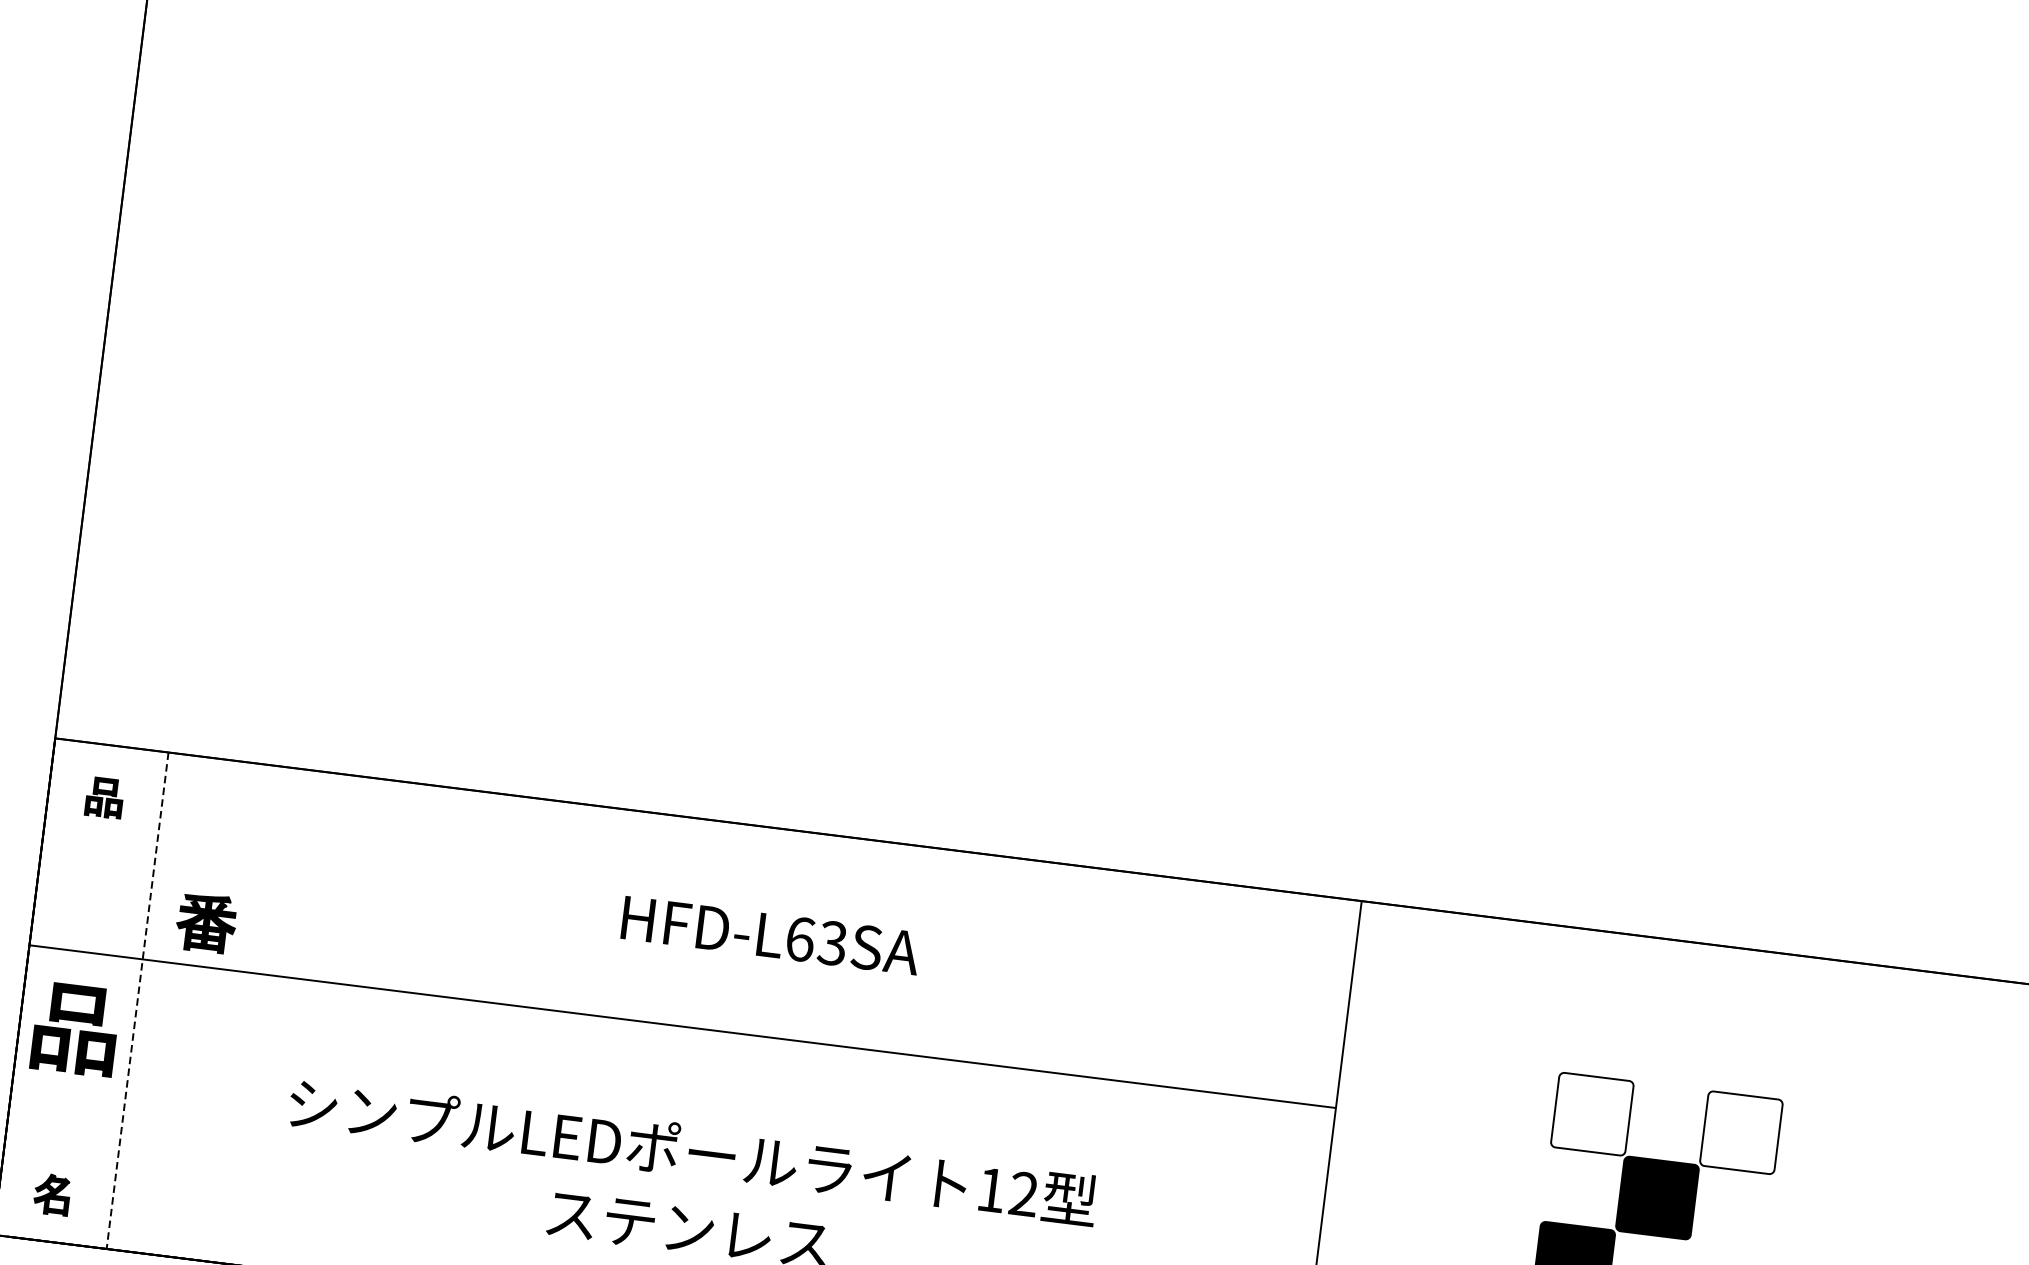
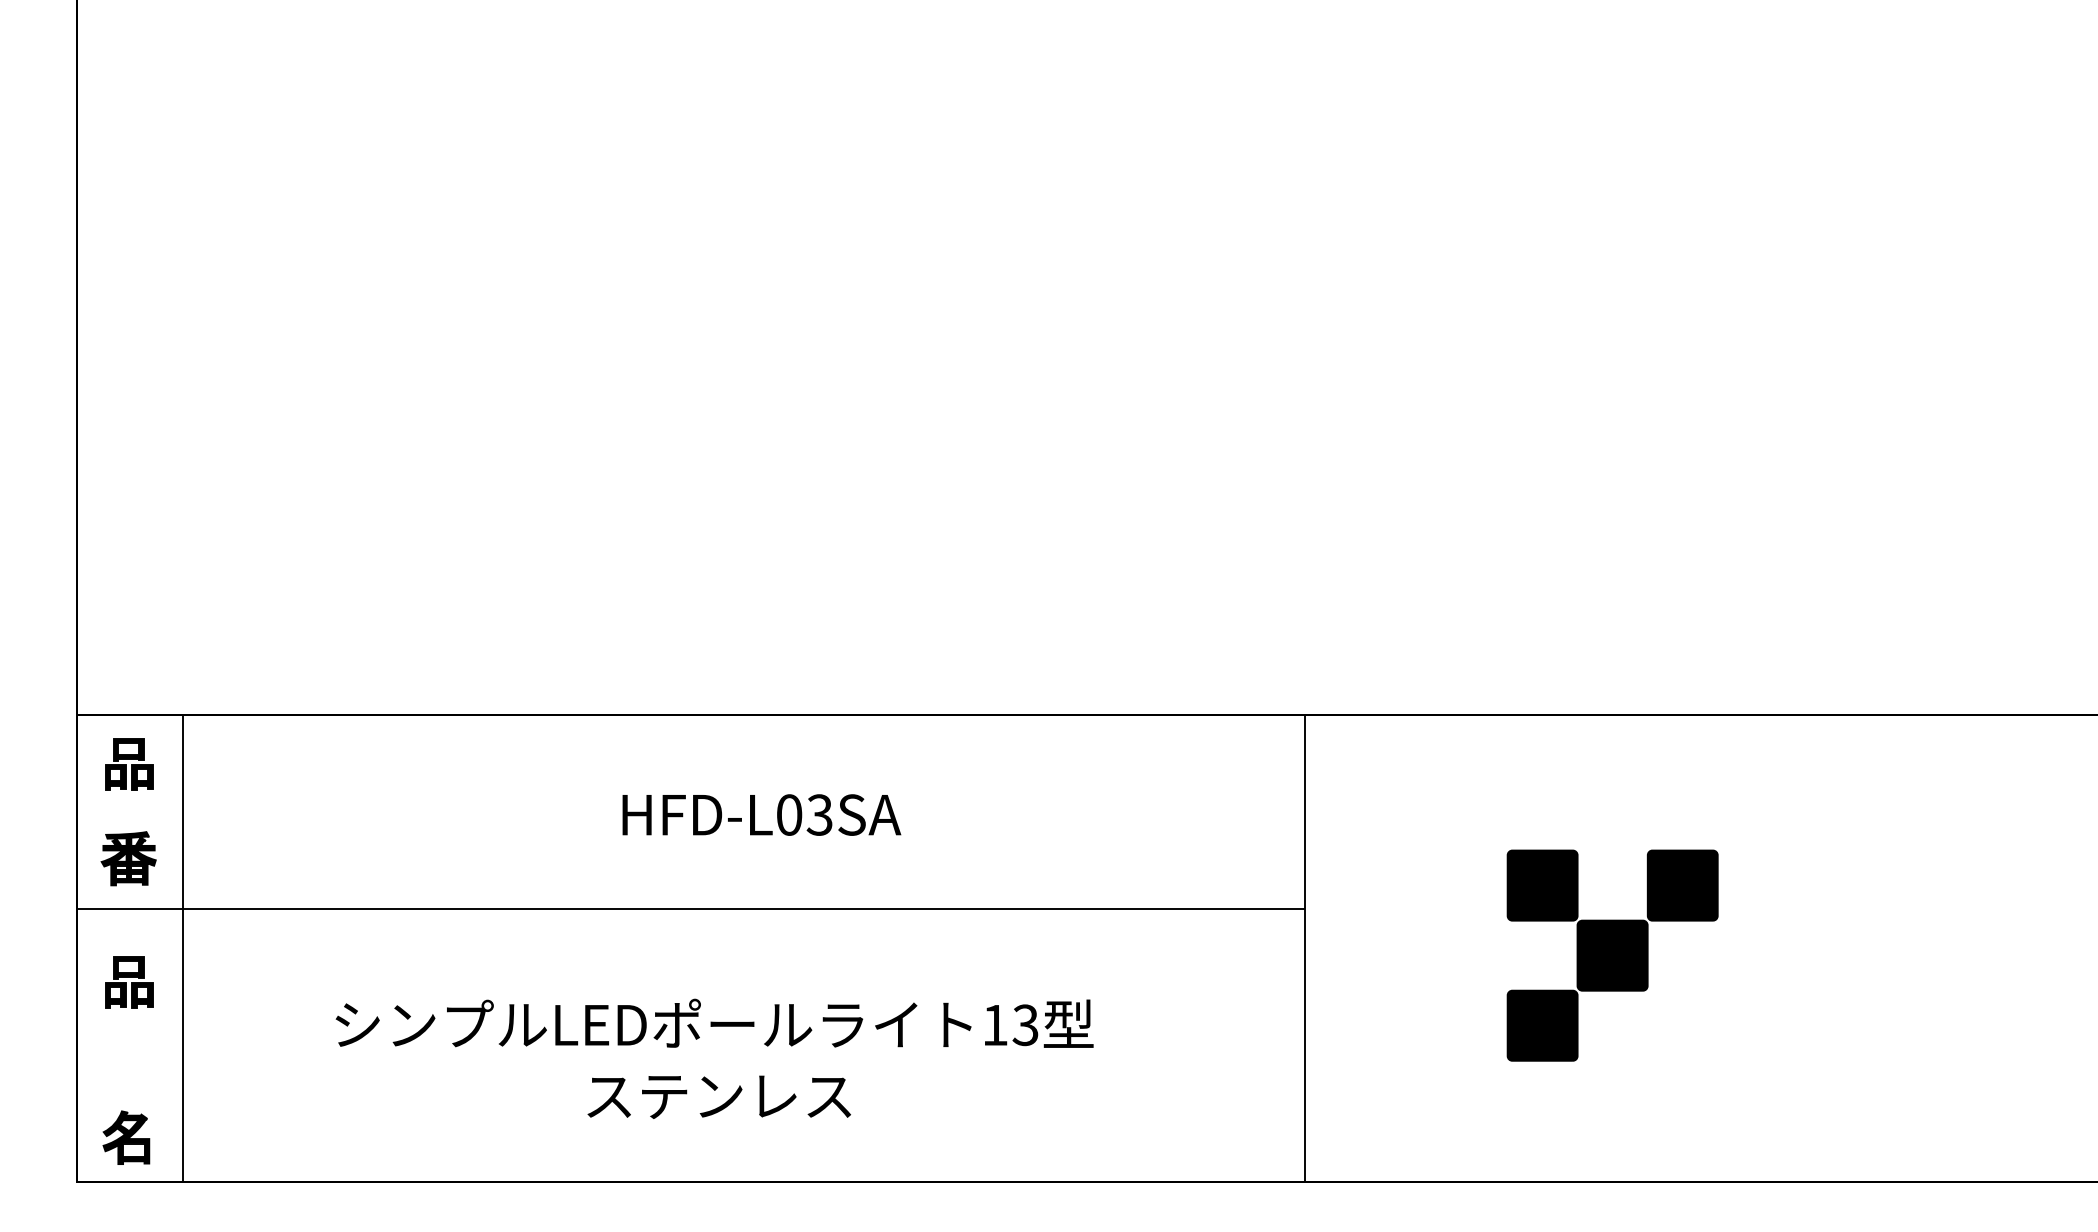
part: (104, 798) -> (129, 764), size x1.43
part: (206, 923) -> (128, 858), moved
text: (800, 938) -> (789, 814), HFD-L63SA -> HFD-L03SA
line: (138, 1001) -> (183, 948), dashed -> solid
part: (76, 1030) -> (129, 982), size x0.62
fill: (1592, 1114) -> (1542, 885), added
fill: (1741, 1132) -> (1682, 885), added
part: (52, 1194) -> (126, 1137), size x1.43
text: (1023, 1194) -> (1025, 1025), 12 -> 13

